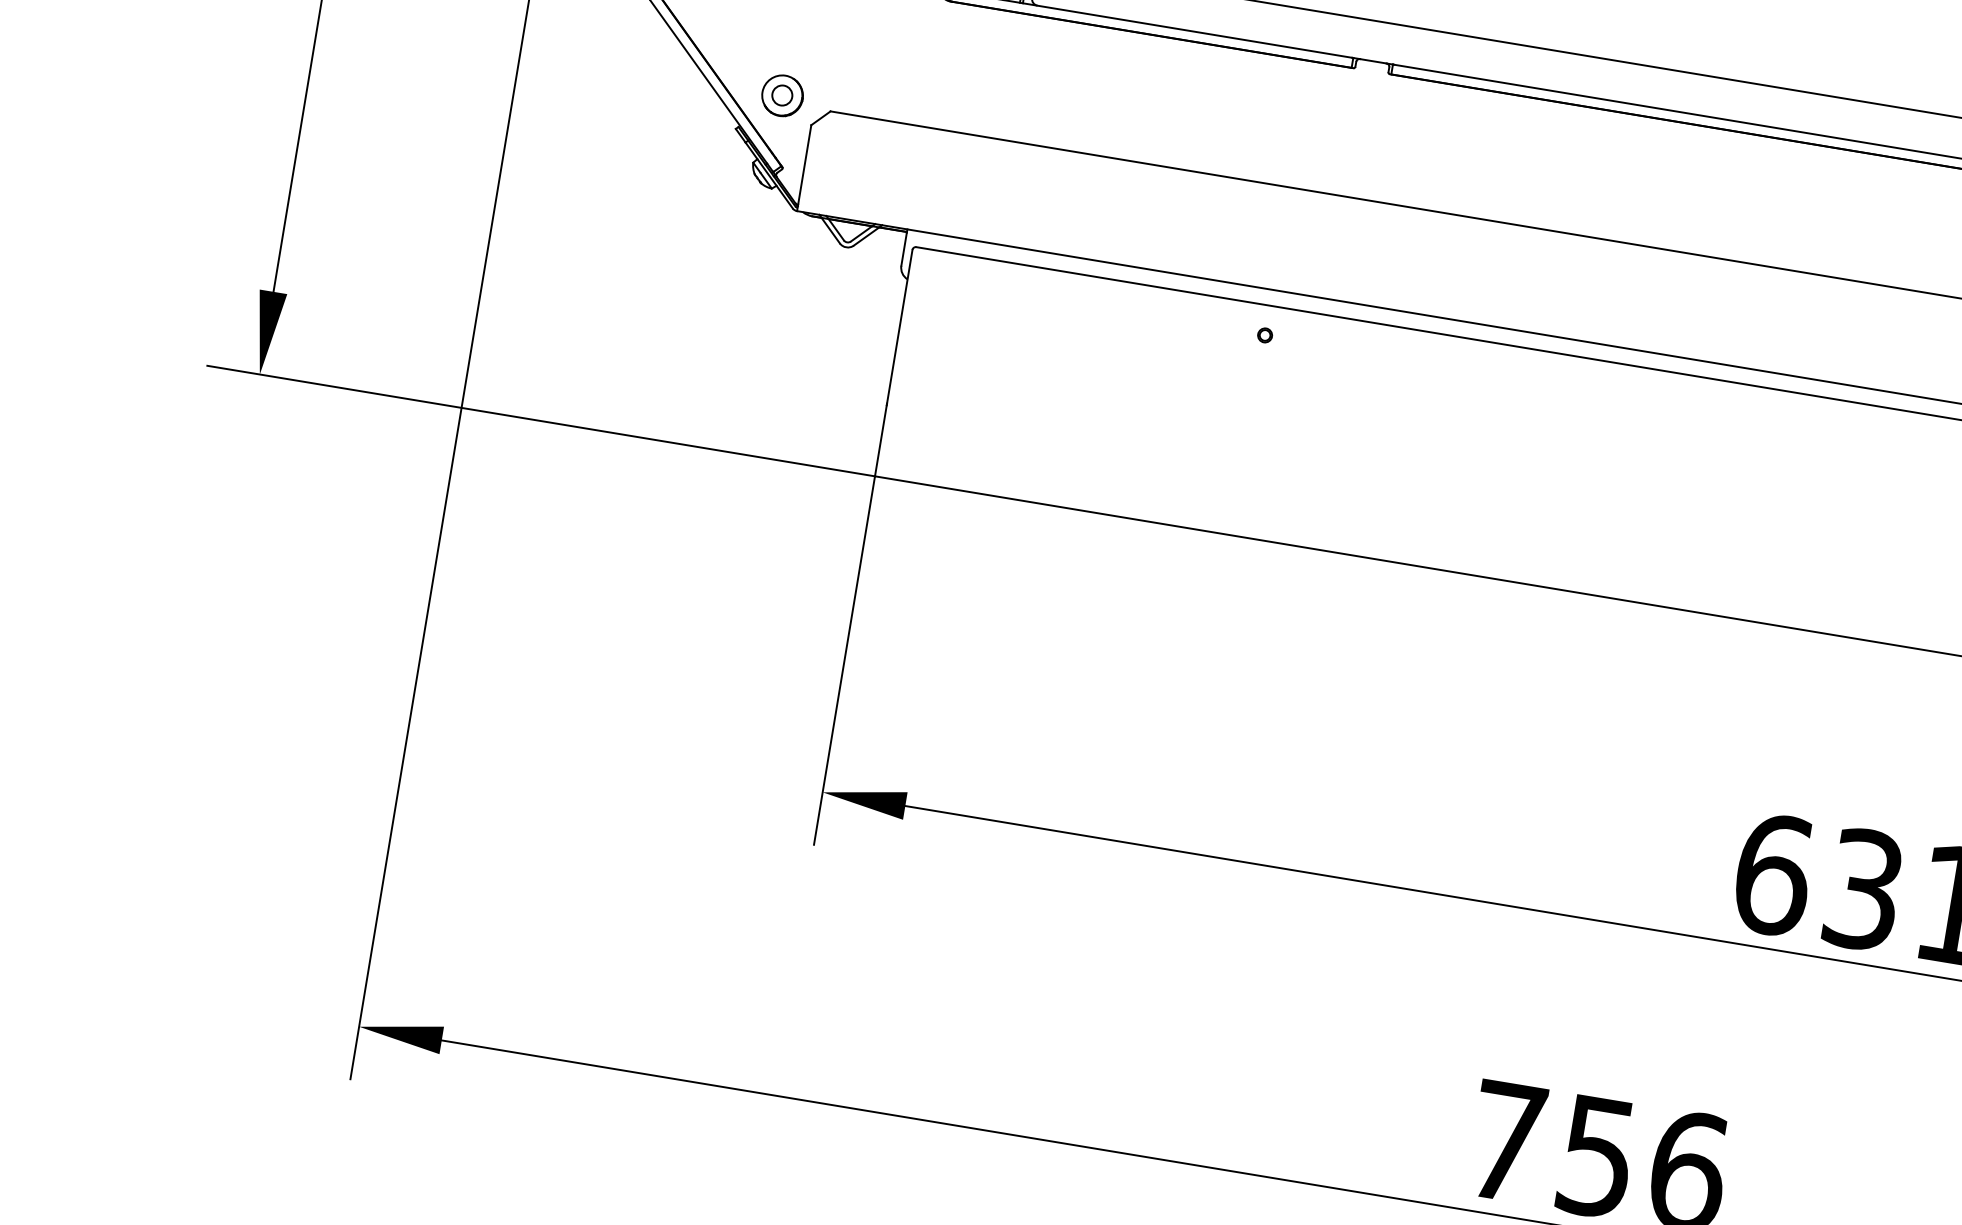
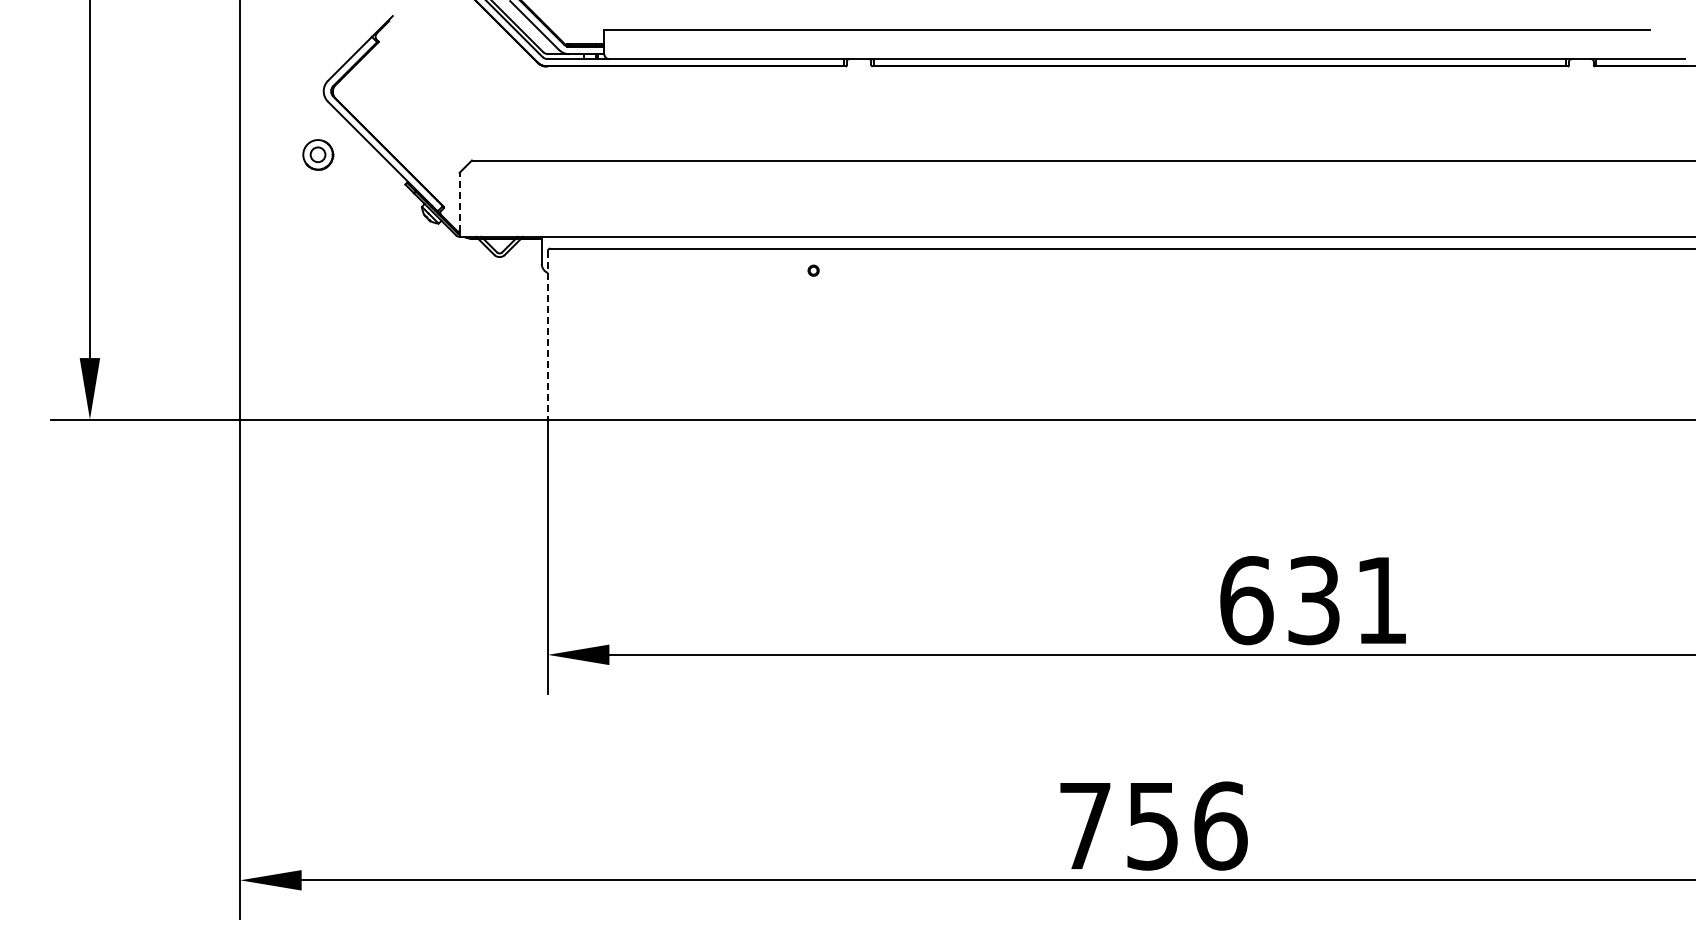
part: (782, 95) -> (318, 154), moved
line: (804, 165) -> (459, 202), solid -> dashed
line: (893, 363) -> (547, 335), solid -> dashed

